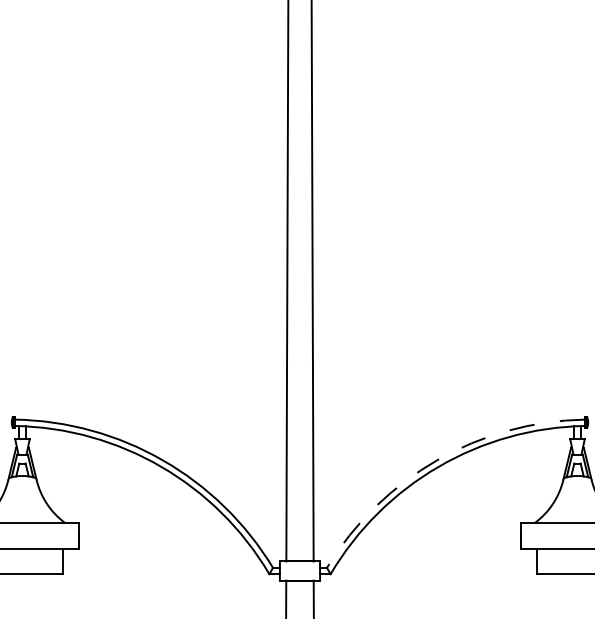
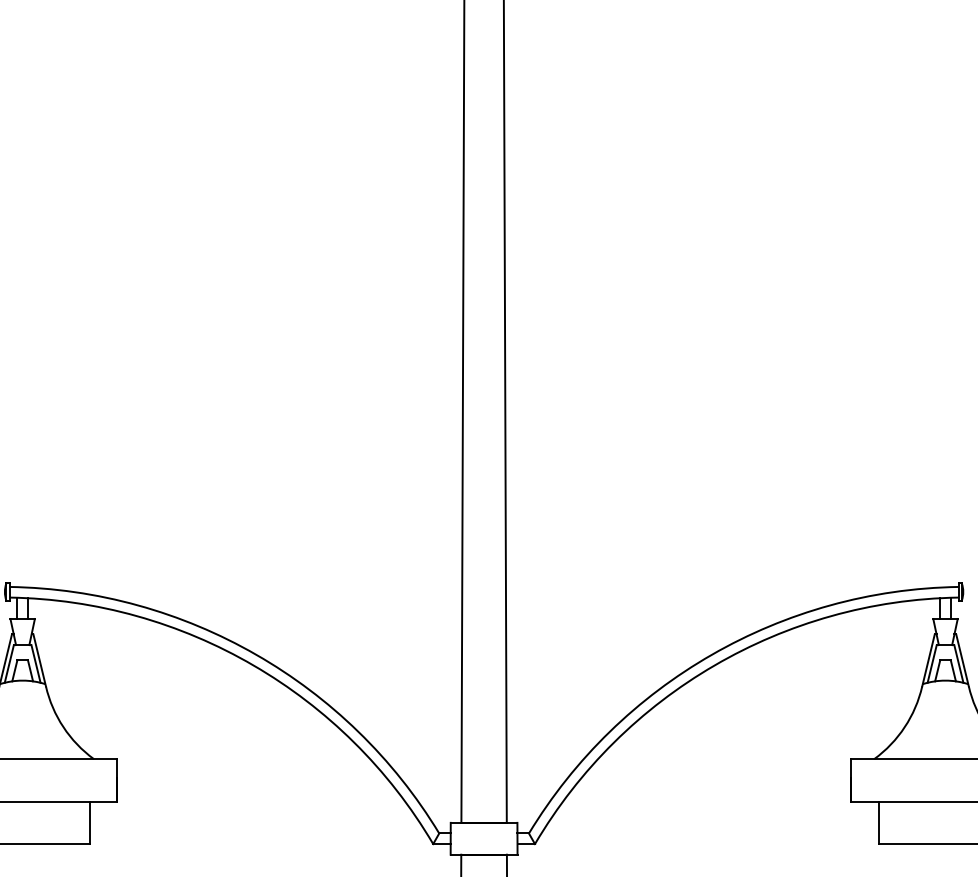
arc: (437, 460) -> (712, 654), dashed -> solid

